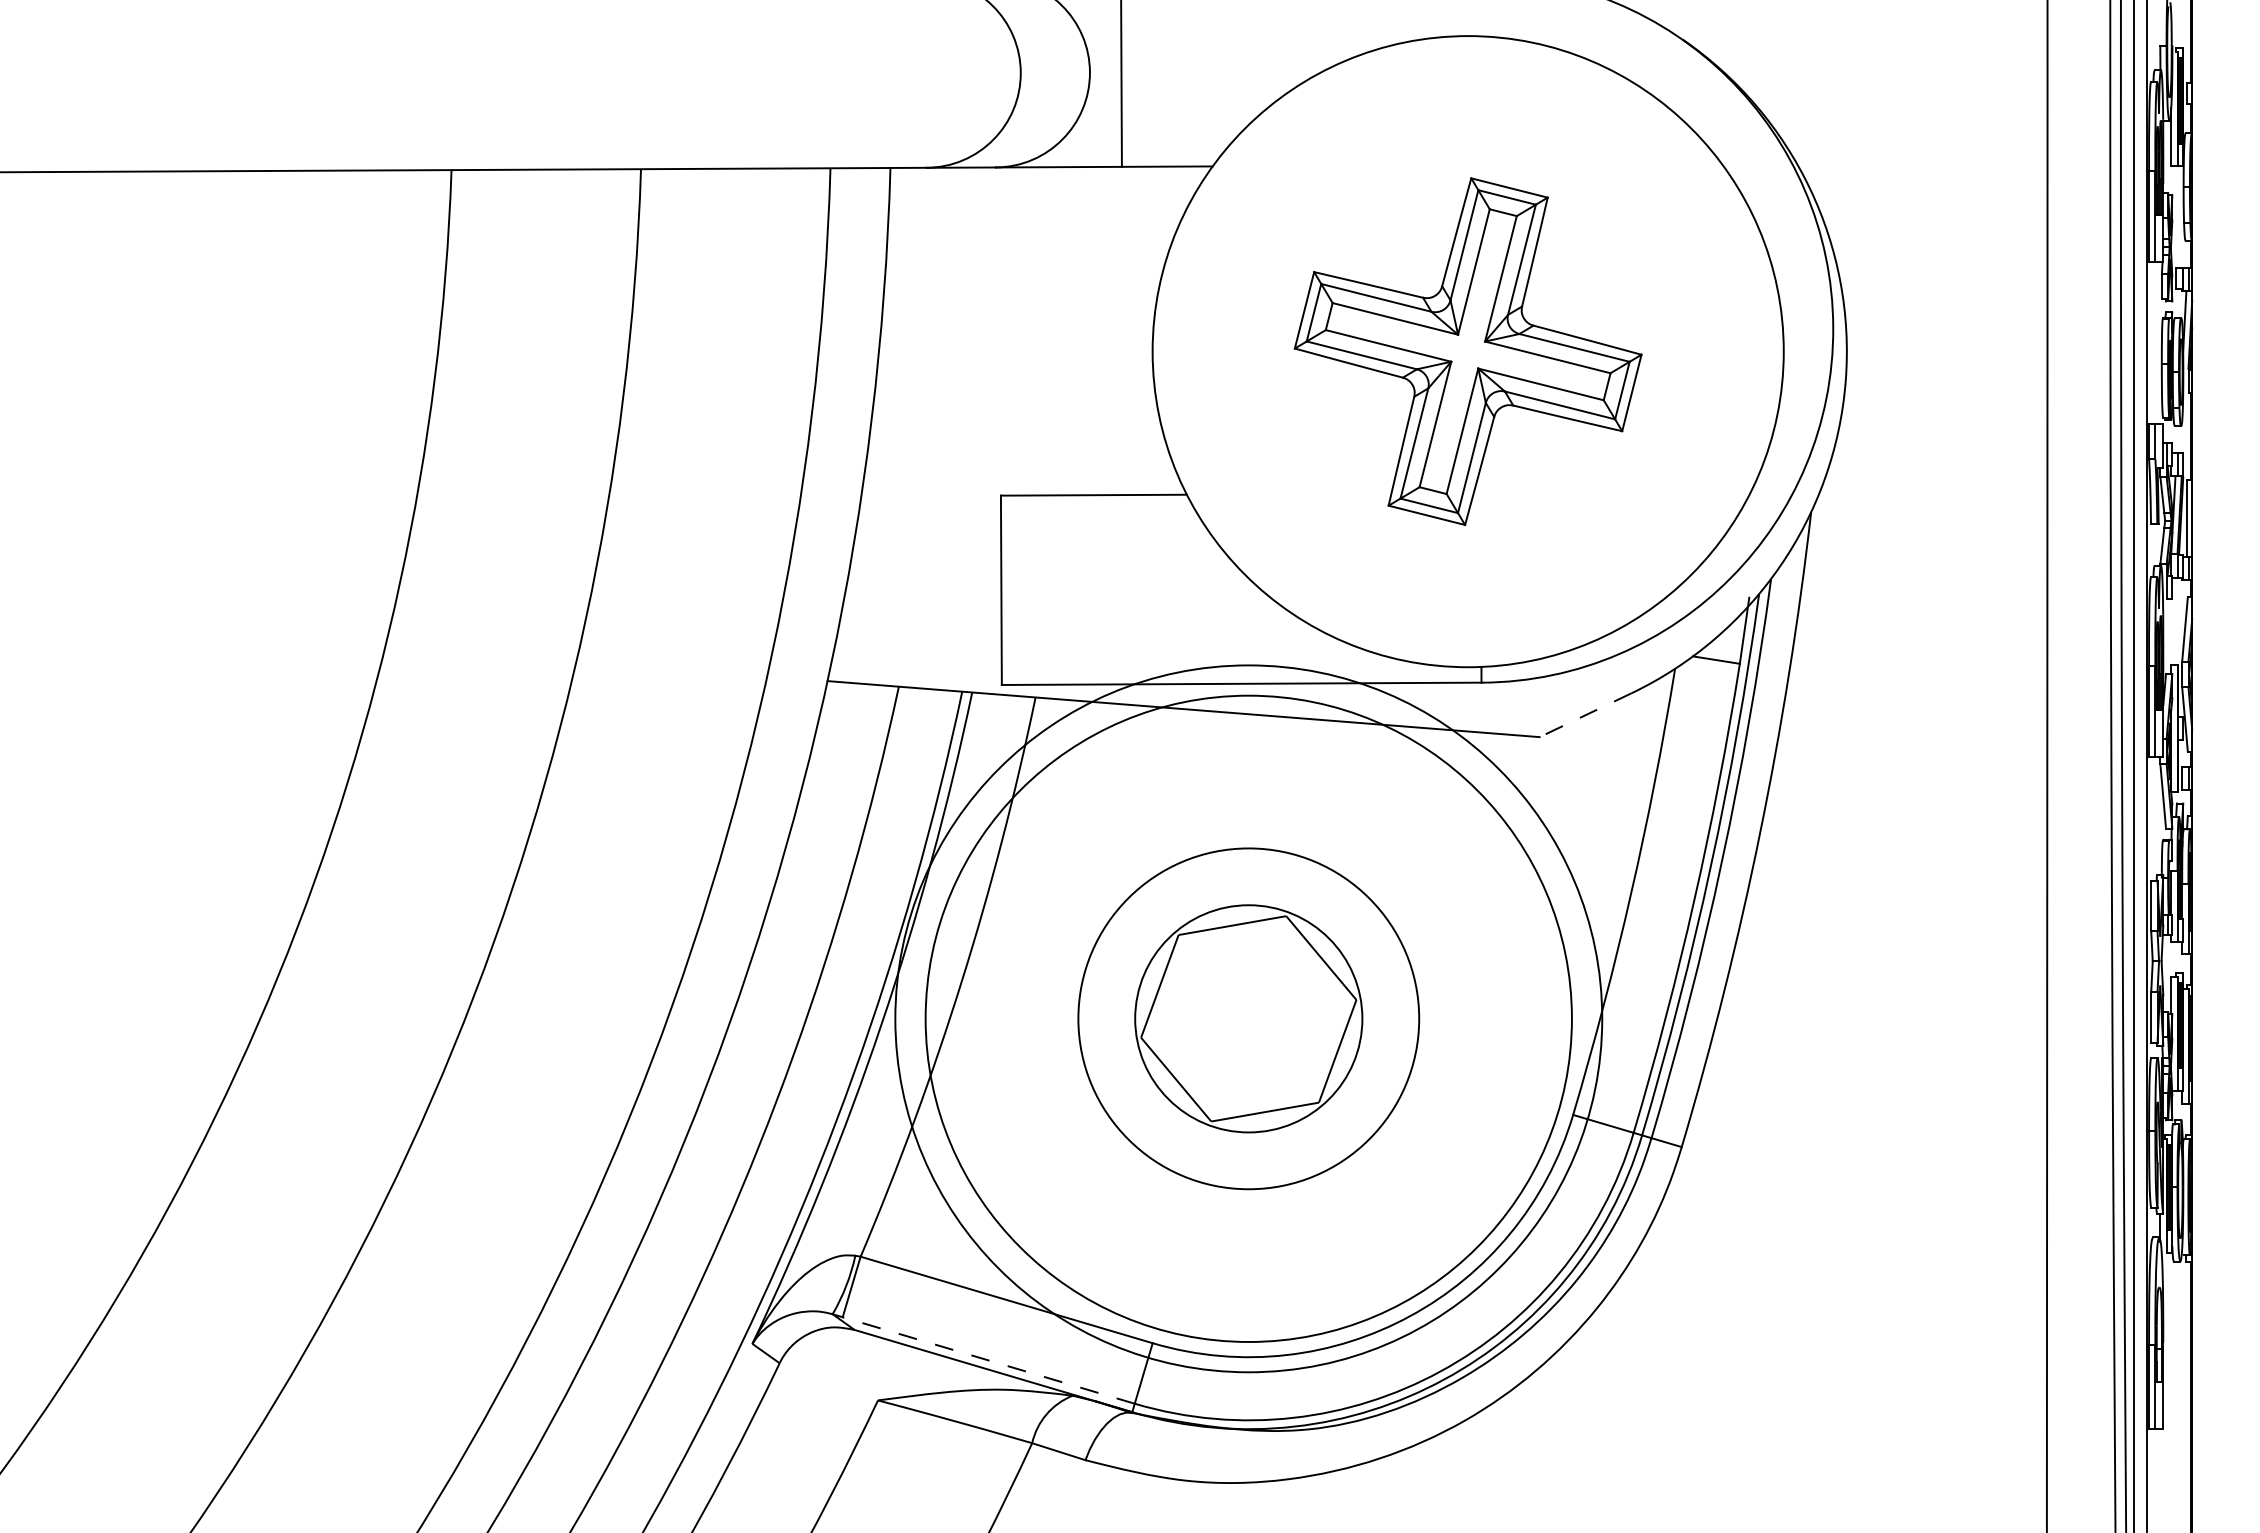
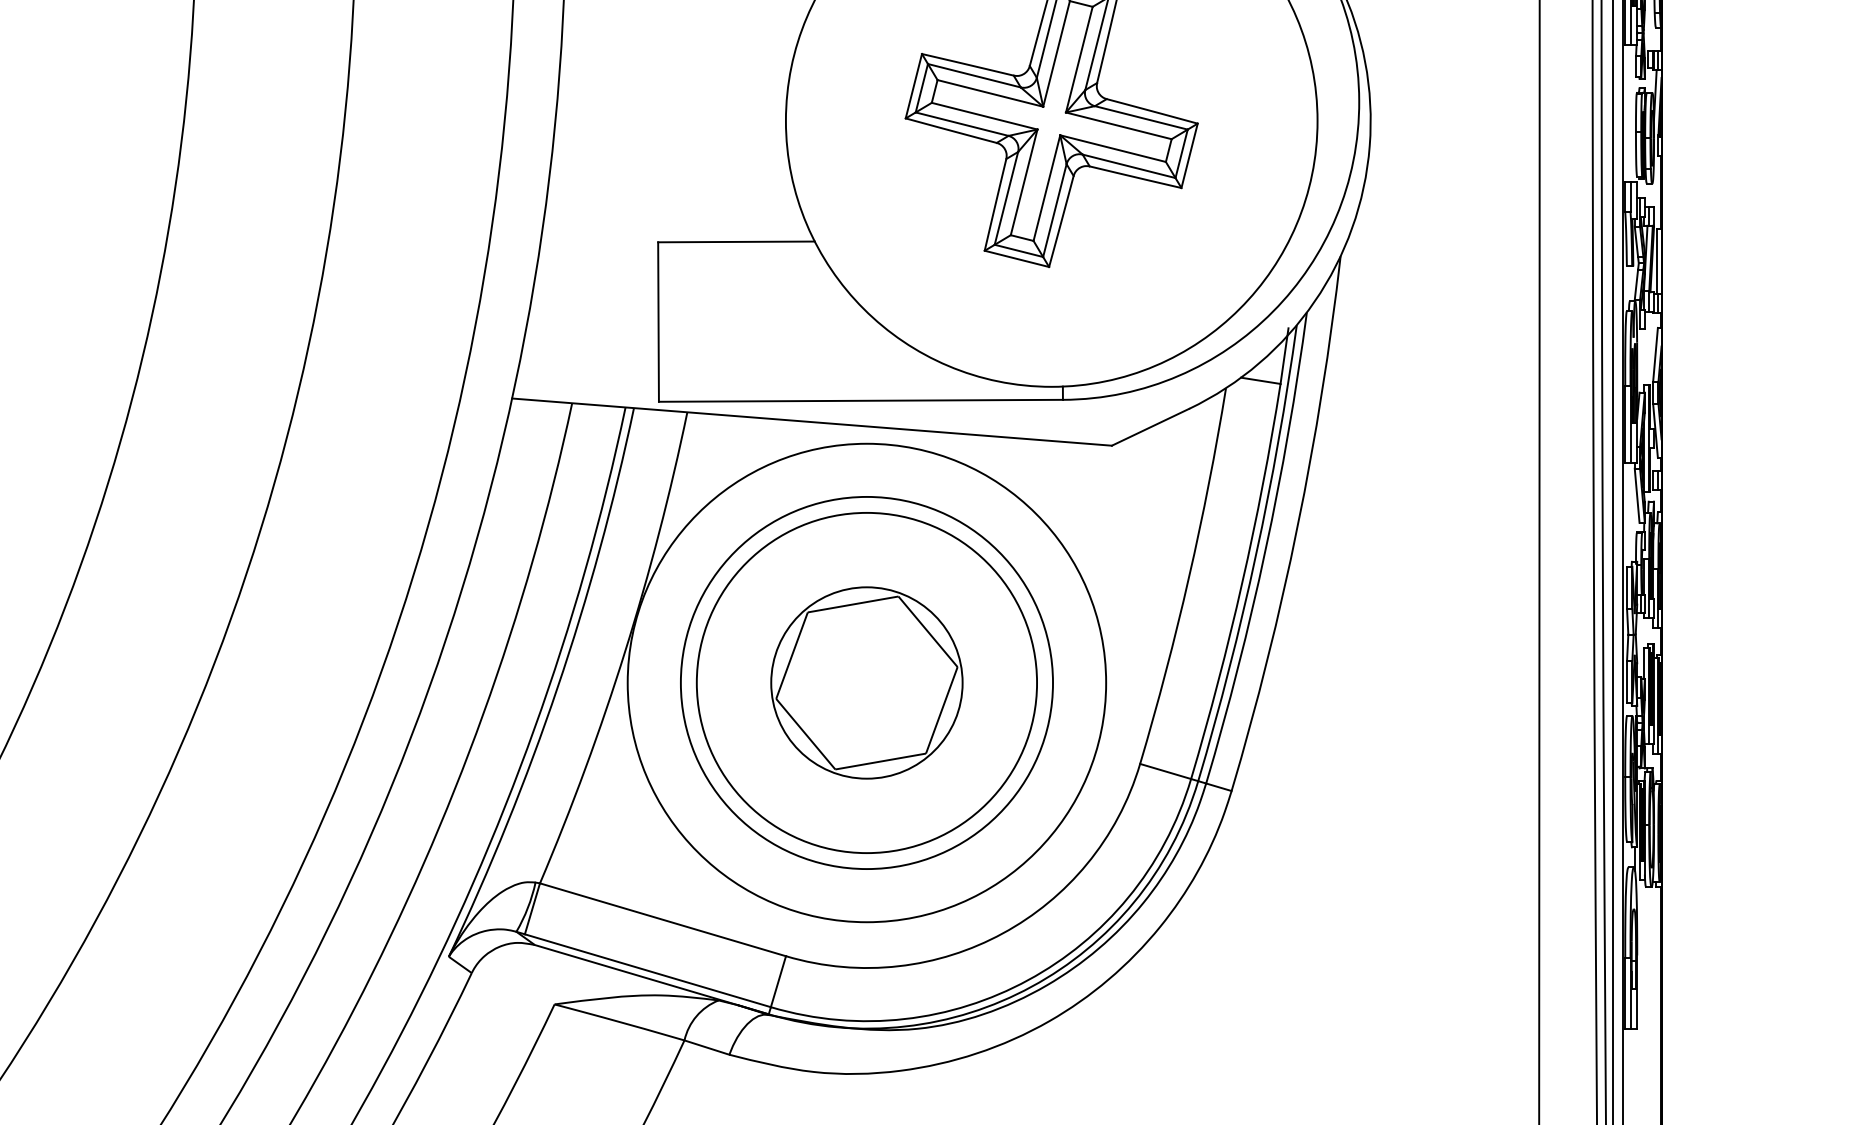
line: (1585, 715) -> (1150, 427), dashed -> solid
circle: (1248, 1018) -> (866, 682), size x0.62
circle: (1248, 1018) -> (866, 682), size x0.62
circle: (1248, 1018) -> (866, 682), size x1.67
line: (988, 1360) -> (647, 970), dashed -> solid

